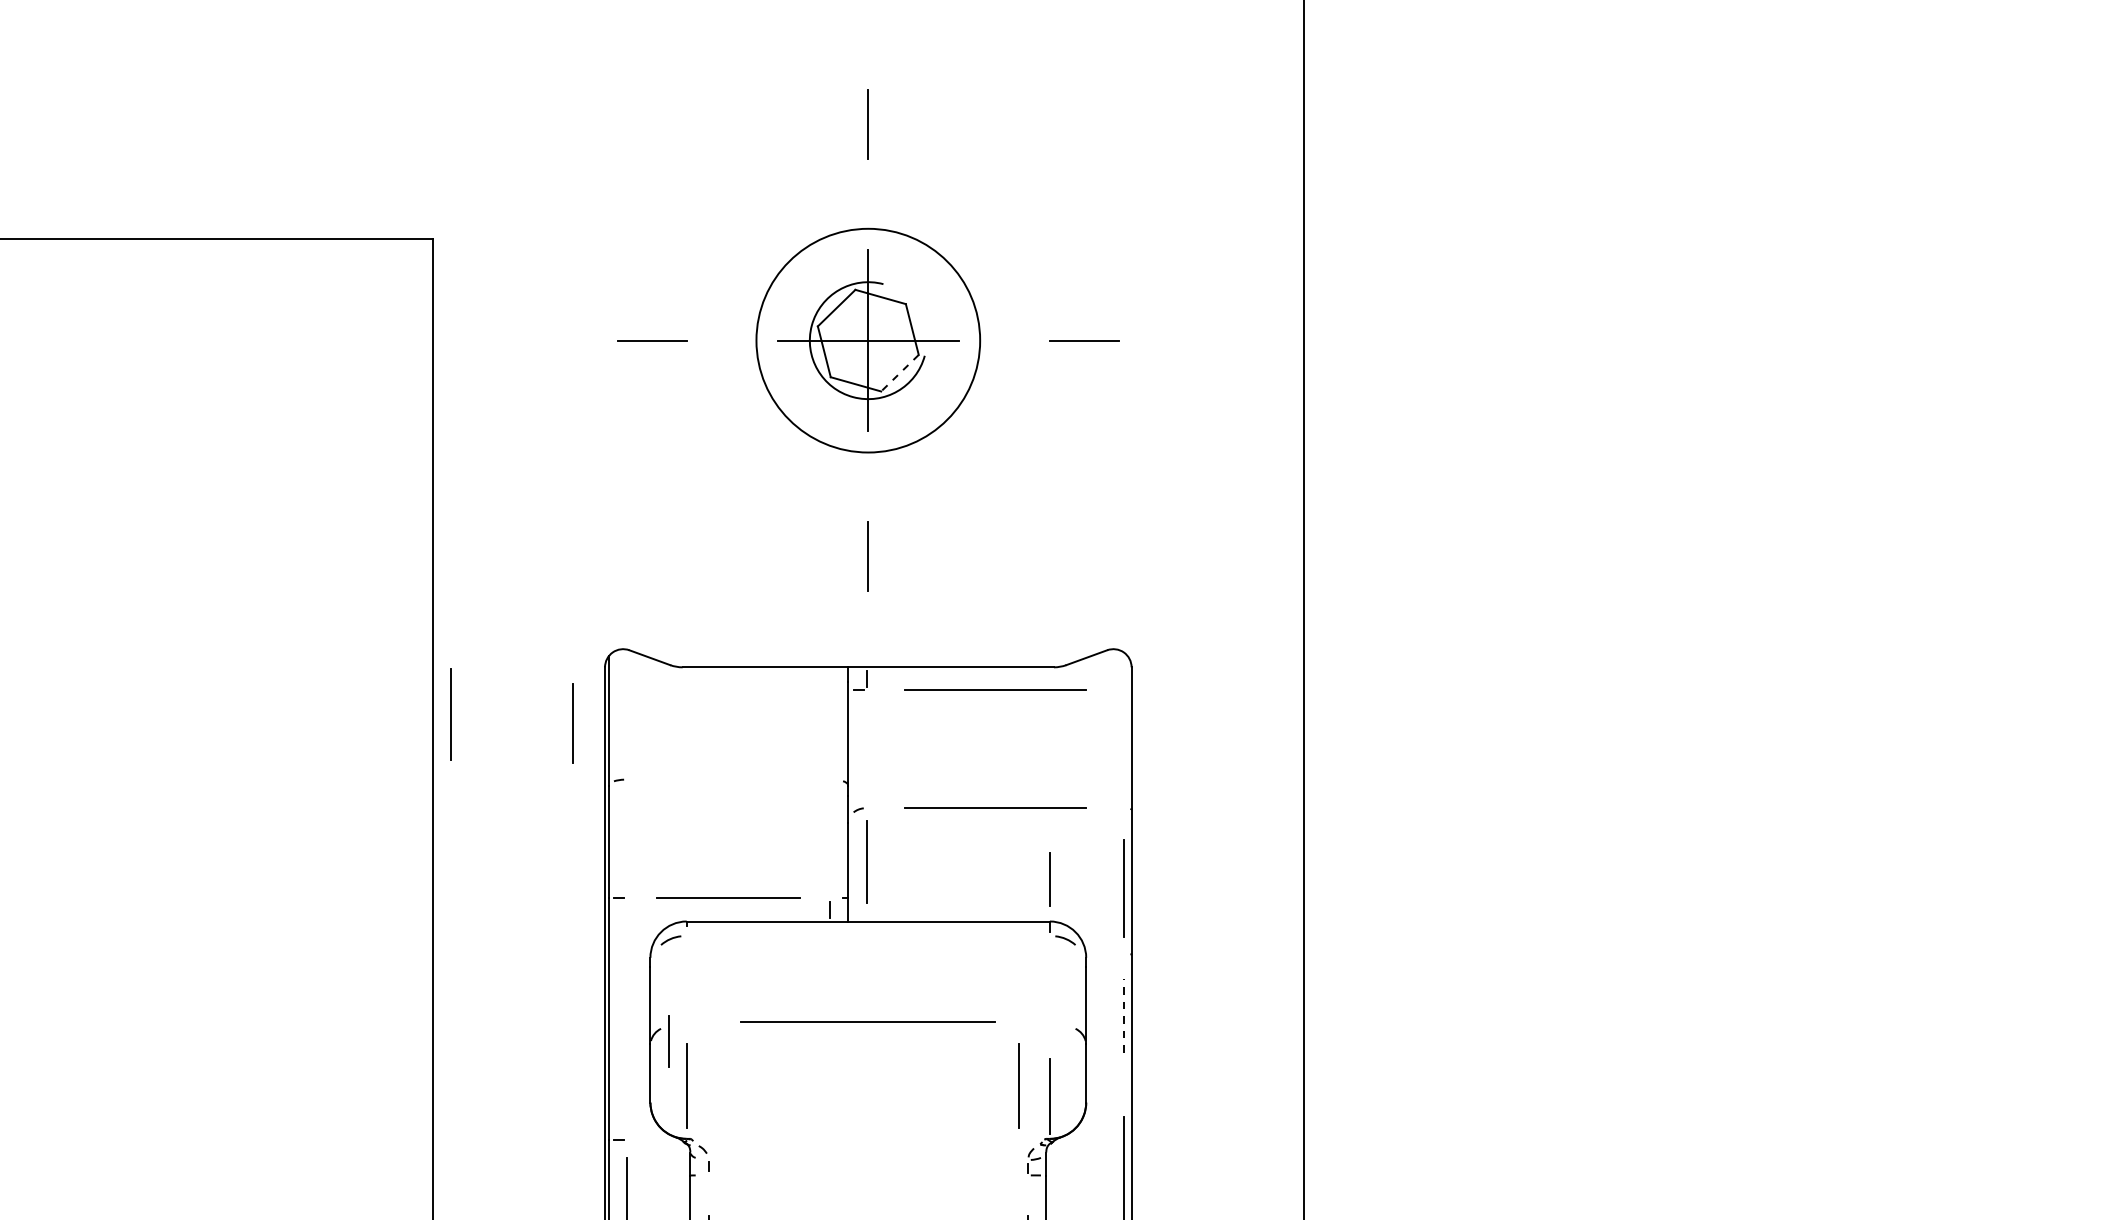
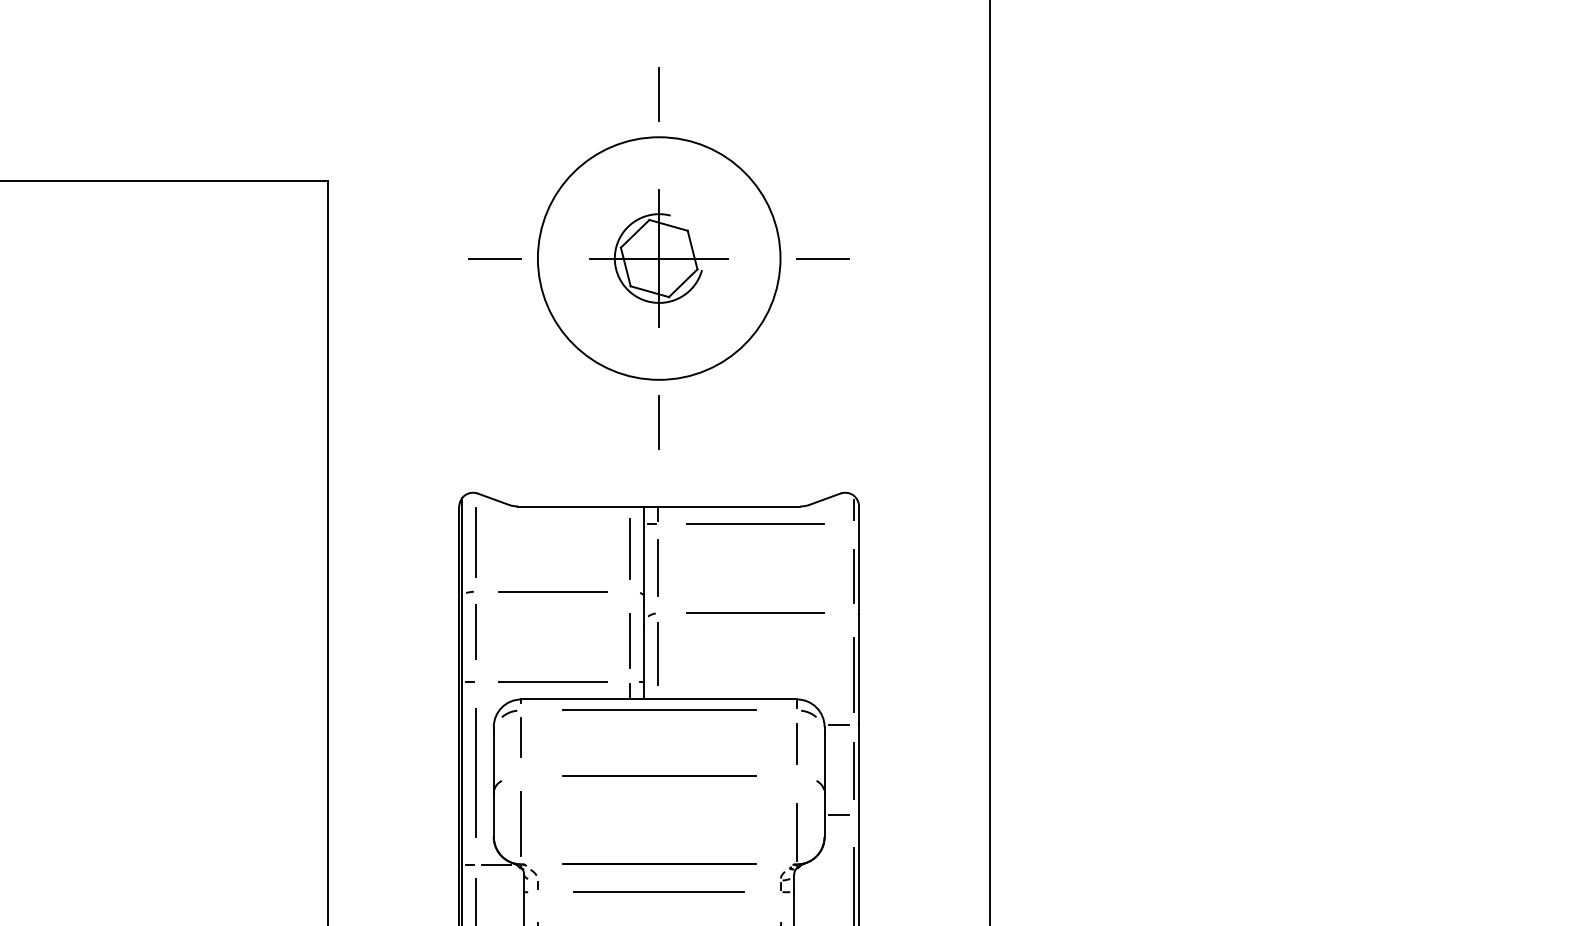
circle: (868, 340) -> (659, 258), size x1.43
line: (899, 373) -> (682, 283), dashed -> solid
line: (1124, 671) -> (853, 509), added
line: (450, 714) -> (475, 542), moved
line: (572, 723) -> (629, 549), moved
line: (866, 747) -> (657, 567), added
line: (1124, 759) -> (853, 576), added
line: (728, 779) -> (553, 591), added
line: (626, 831) -> (475, 631), added
line: (830, 843) -> (630, 640), added
line: (1049, 879) -> (796, 744), moved
line: (868, 935) -> (659, 710), added
line: (1104, 955) -> (838, 725), added
line: (1124, 1015) -> (853, 770), dashed -> solid
line: (626, 1018) -> (475, 773), added
line: (668, 1041) -> (521, 737), moved
line: (1104, 1073) -> (838, 814), added
line: (1018, 1085) -> (773, 823), removed
line: (867, 1138) -> (658, 864), added
line: (653, 1139) -> (496, 864), added
line: (867, 1174) -> (658, 891), added

